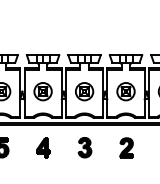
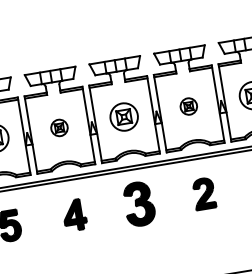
part: (42, 91) -> (58, 127), size x0.6
part: (125, 91) -> (187, 106), size x0.6
part: (84, 147) -> (138, 204), size x1.4

